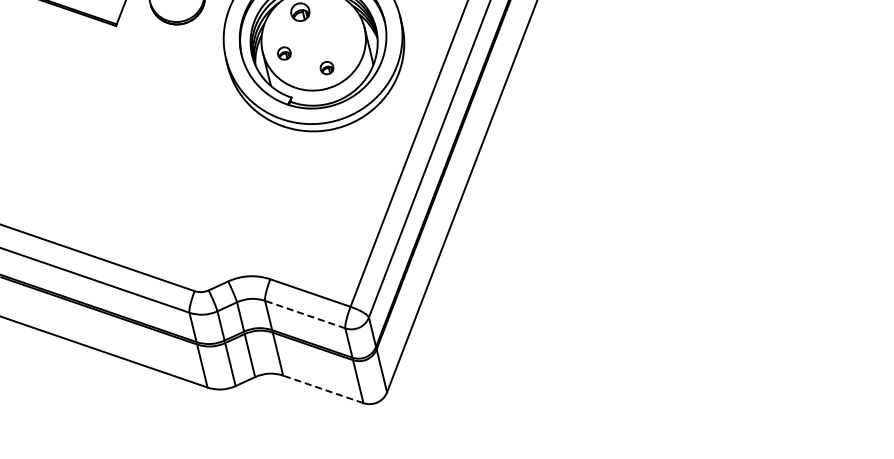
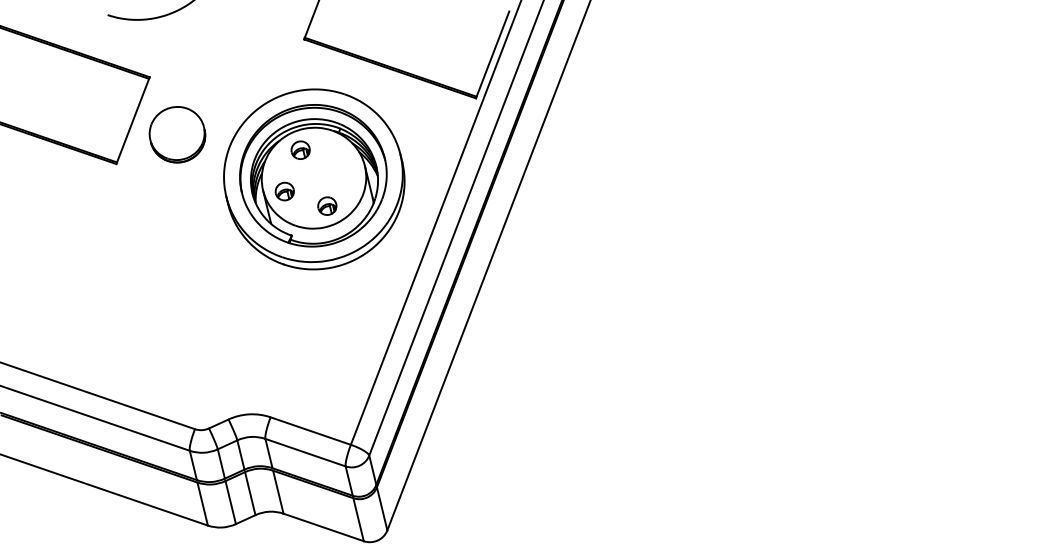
part: (284, 53) -> (284, 191), size x1.43
part: (327, 67) -> (327, 205), size x1.43
line: (305, 314) -> (305, 452), dashed -> solid
line: (323, 389) -> (323, 527), dashed -> solid

